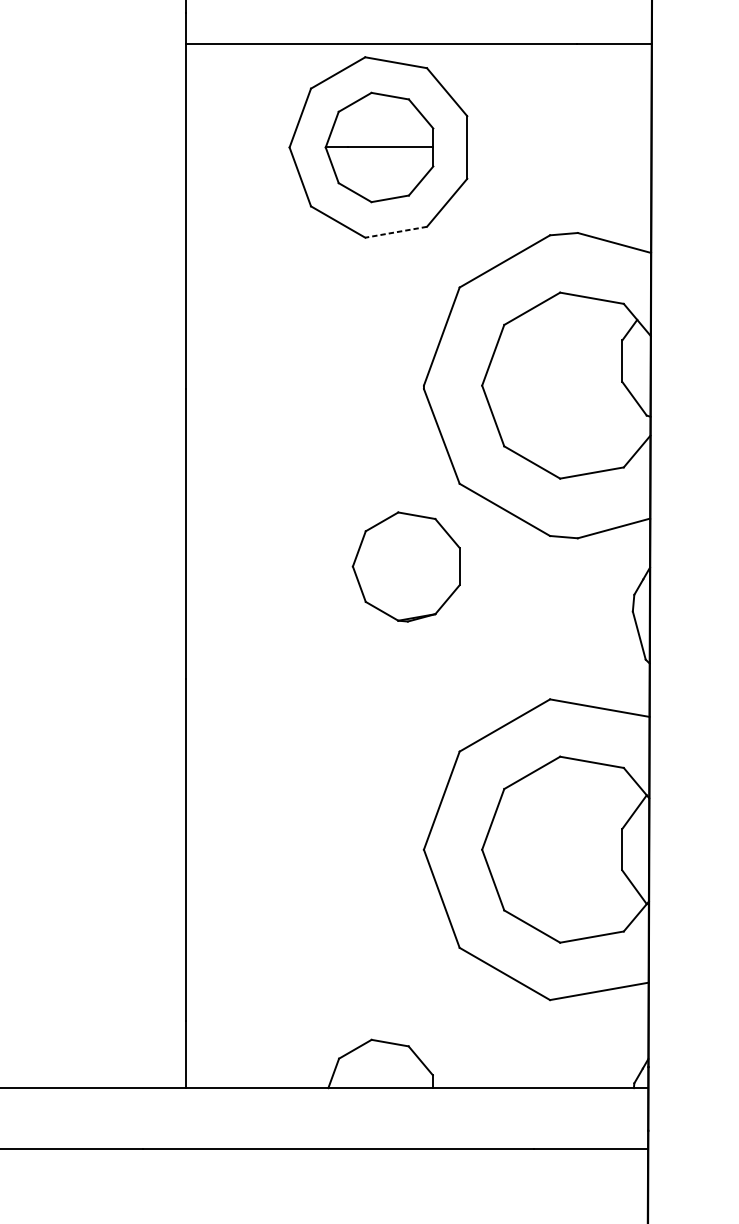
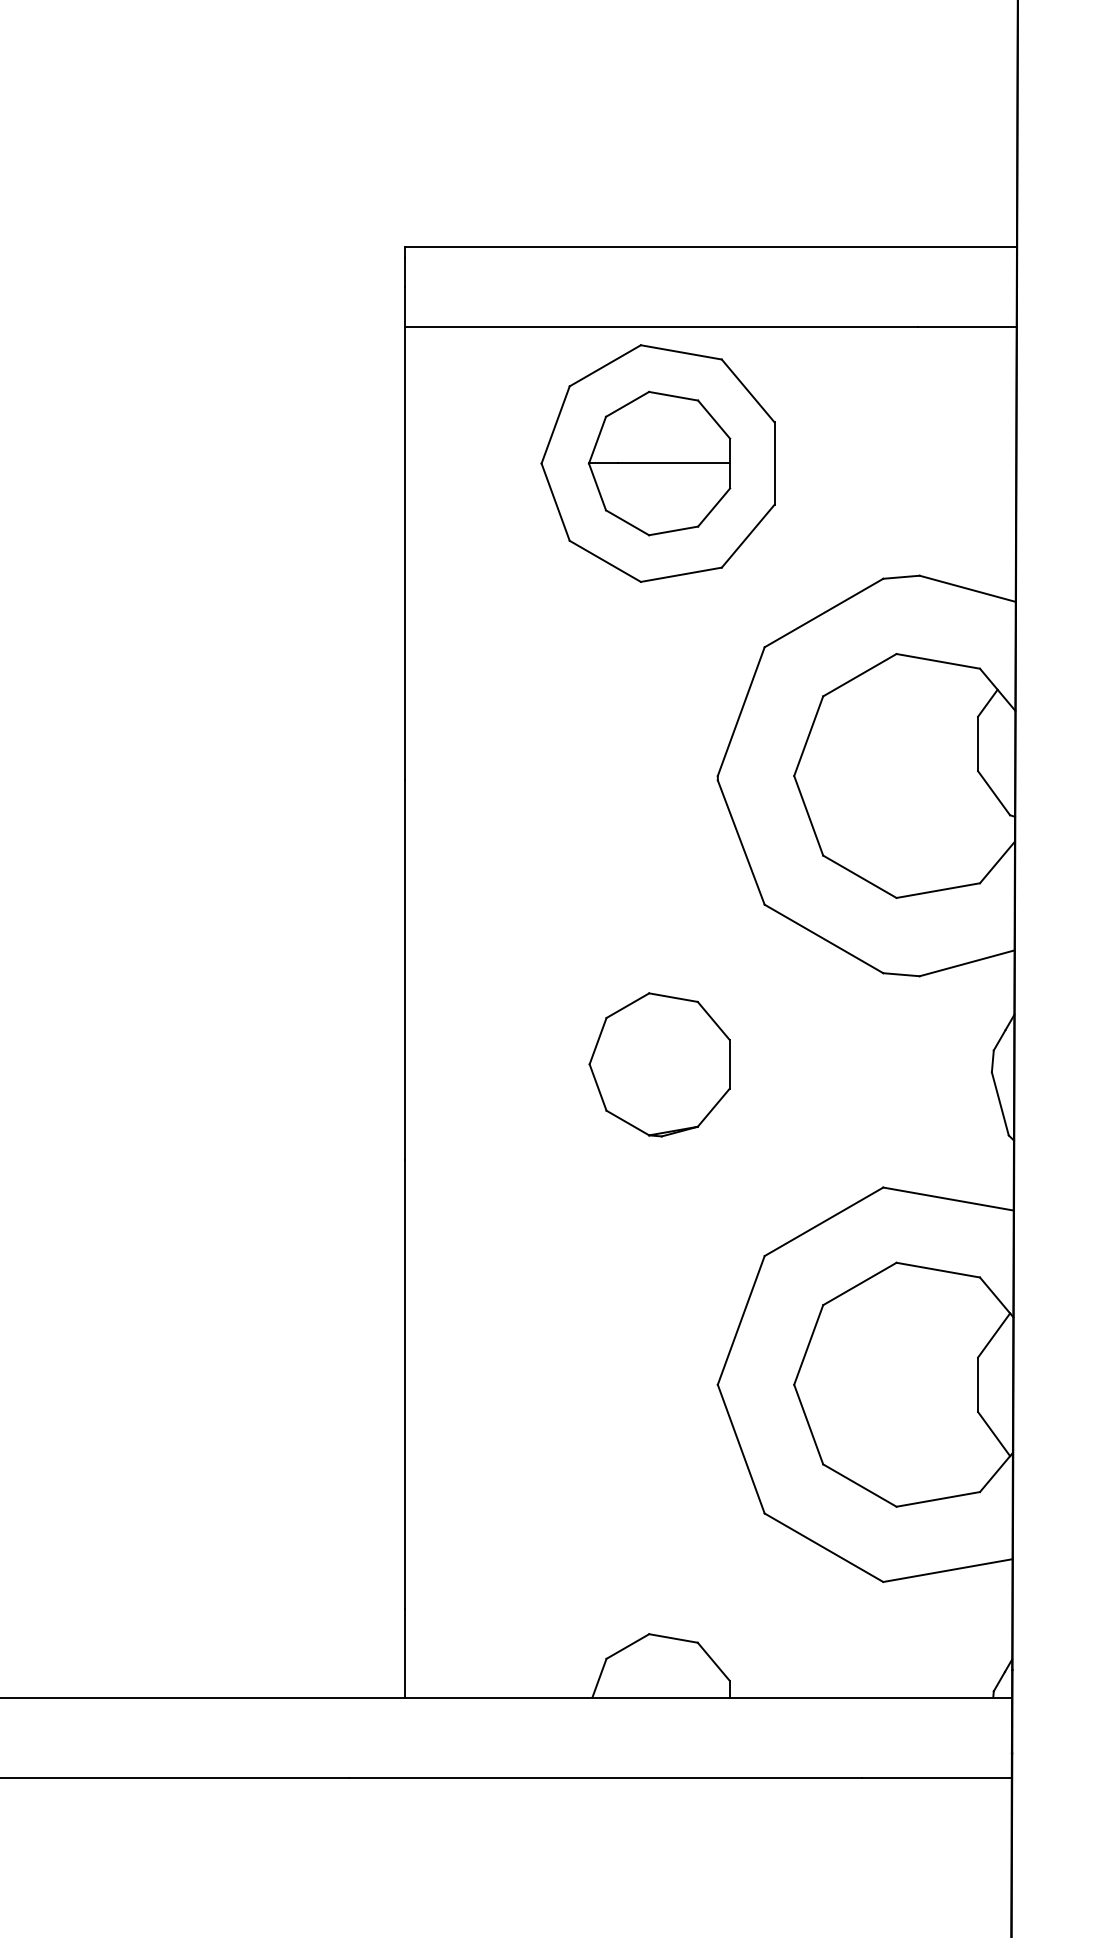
line: (395, 232) -> (680, 574), dashed -> solid
part: (406, 566) -> (659, 1064), moved

